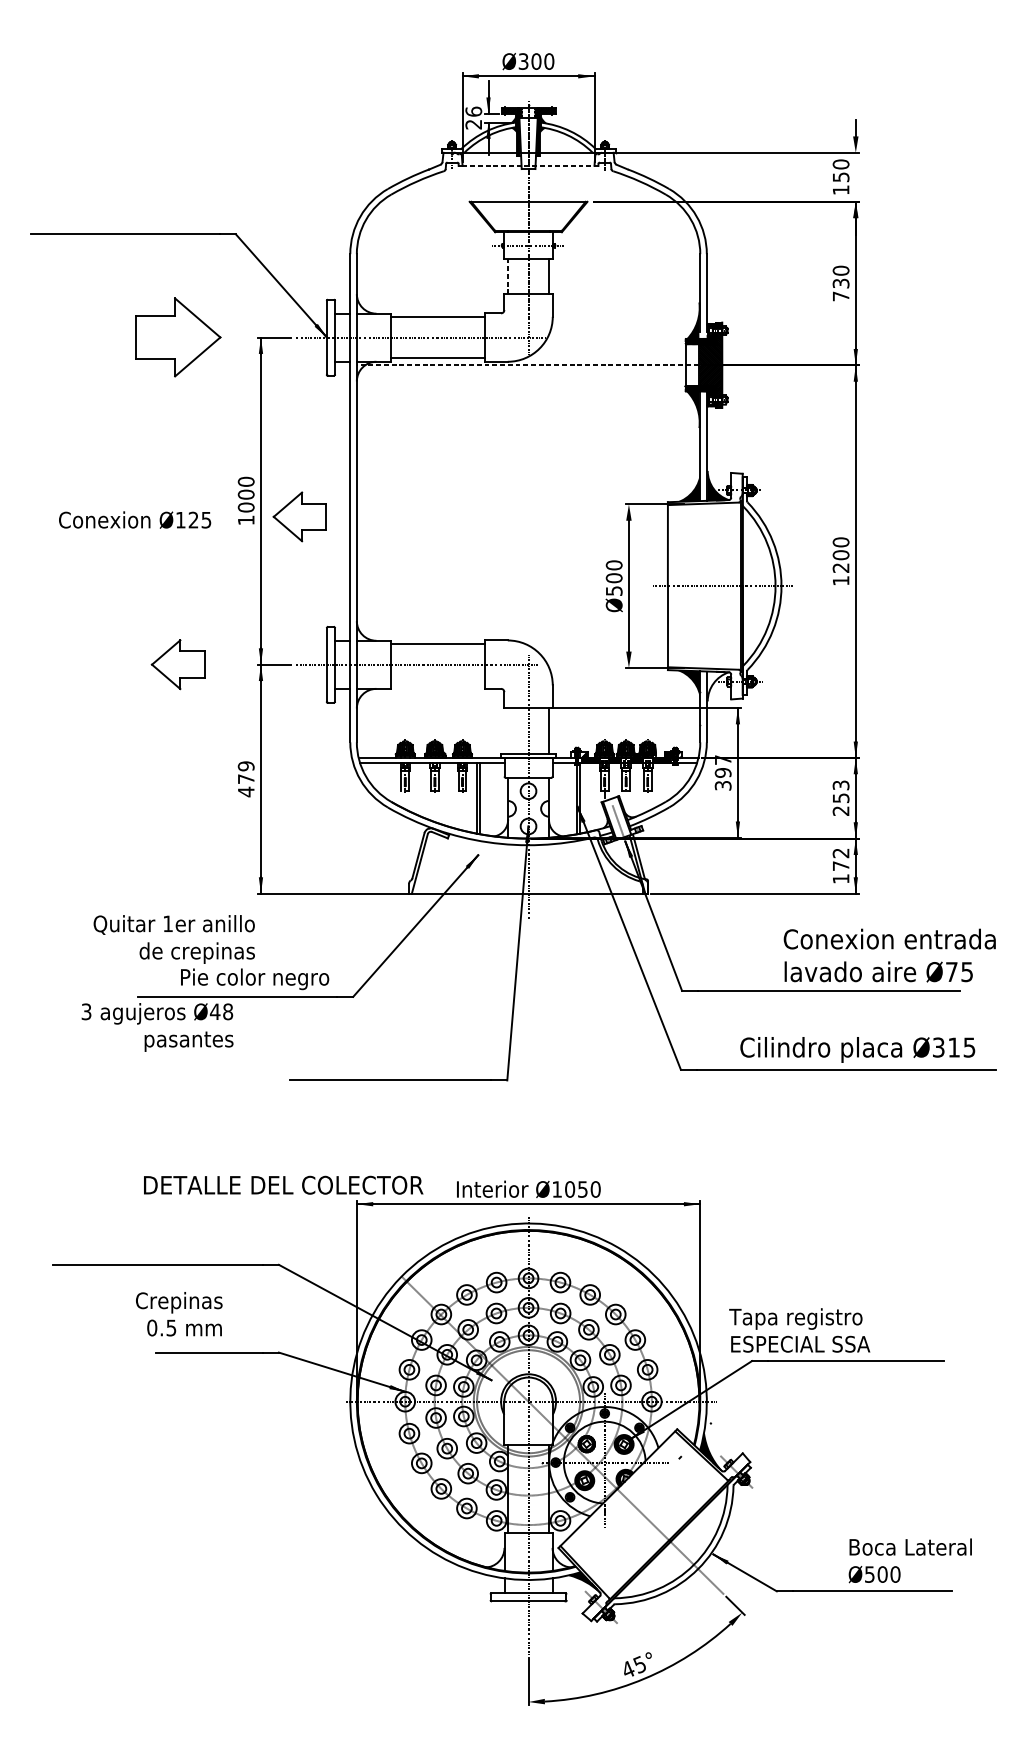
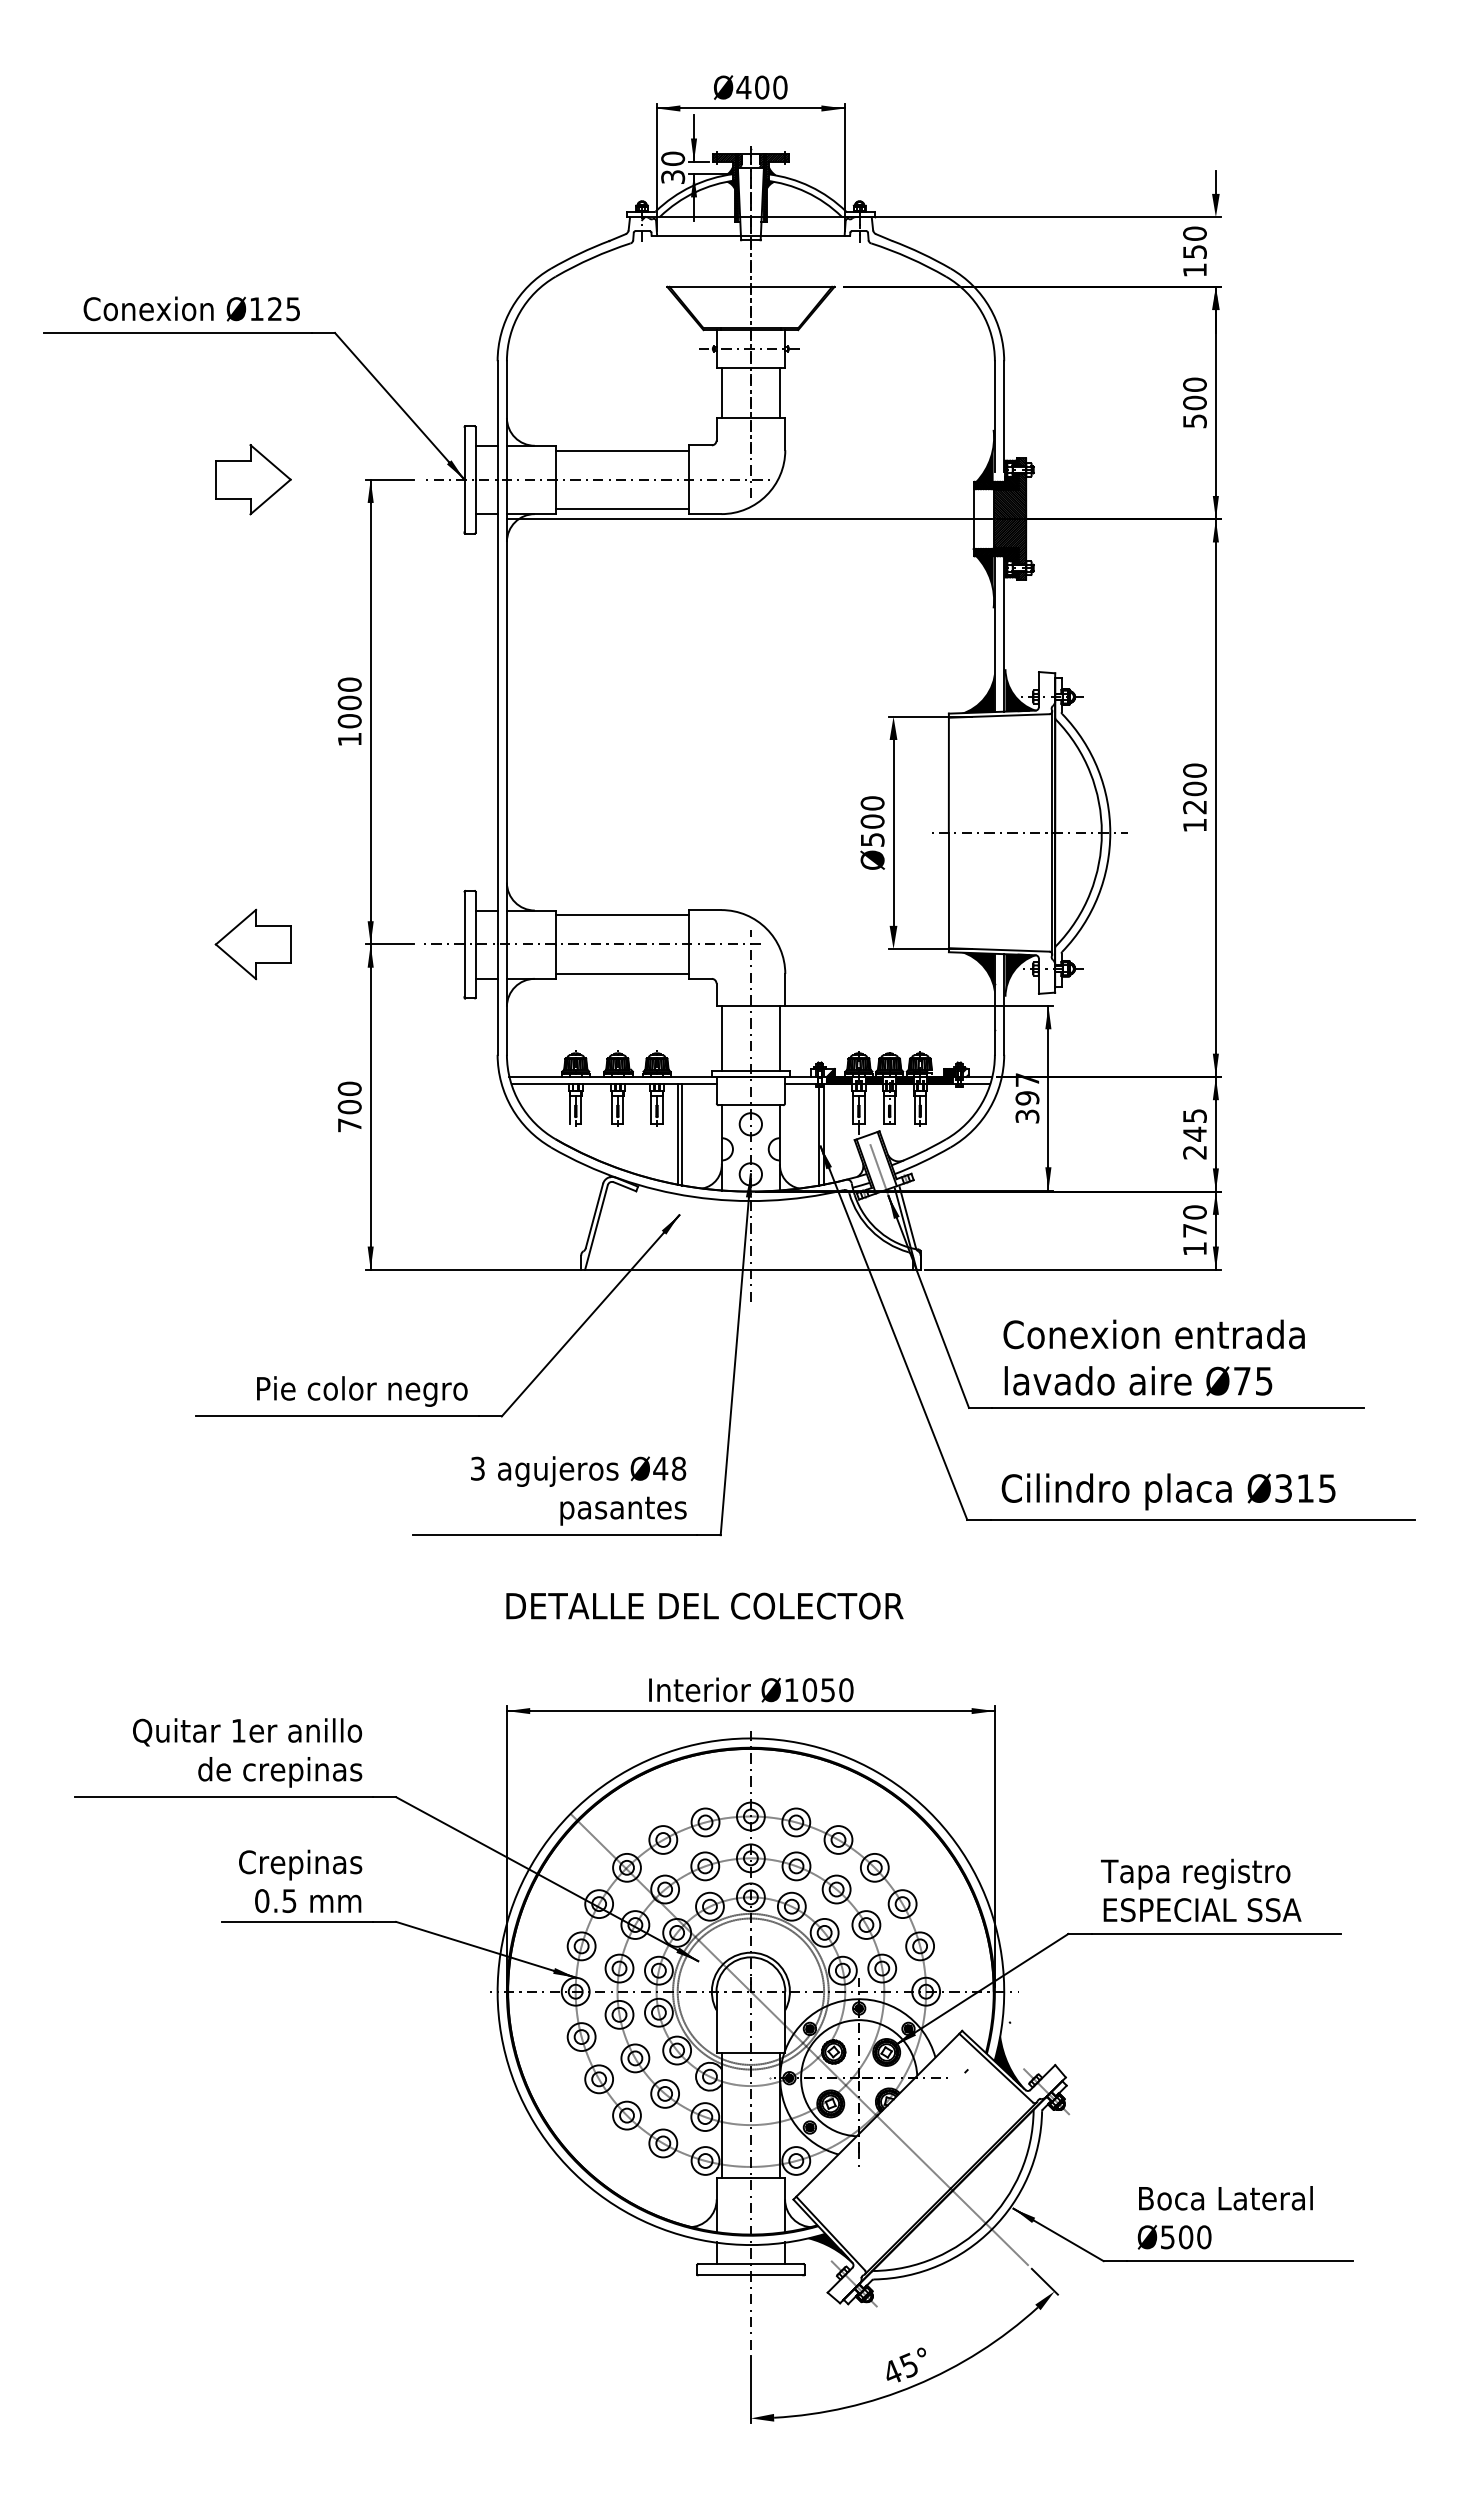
text: (523, 61) -> (743, 87), Ø300 -> Ø400
text: (474, 117) -> (673, 167), 26 -> 30
line: (528, 165) -> (750, 235), dashed -> solid
line: (507, 276) -> (721, 393), dashed -> solid
text: (840, 289) -> (1194, 411), 730 -> 500
part: (178, 337) -> (253, 479), size x0.62
line: (527, 365) -> (749, 519), dashed -> solid
part: (299, 516) -> (425, 734), removed
text: (134, 519) -> (191, 308), moved
line: (438, 685) -> (622, 973), added
fill: (718, 686) -> (1020, 975), added
line: (507, 730) -> (721, 1038), added
text: (246, 778) -> (349, 1106), 479 -> 700
text: (840, 792) -> (1194, 1125), 253 -> 245
text: (840, 853) -> (1194, 1212), 172 -> 170
text: (174, 939) -> (247, 1752), moved
text: (889, 955) -> (1153, 1357), moved
text: (157, 1027) -> (578, 1490), moved
text: (857, 1049) -> (1168, 1491), moved
text: (283, 1184) -> (704, 1605), moved
text: (179, 1313) -> (300, 1880), moved
text: (799, 1330) -> (1201, 1890), moved
text: (909, 1560) -> (1224, 2217), moved

